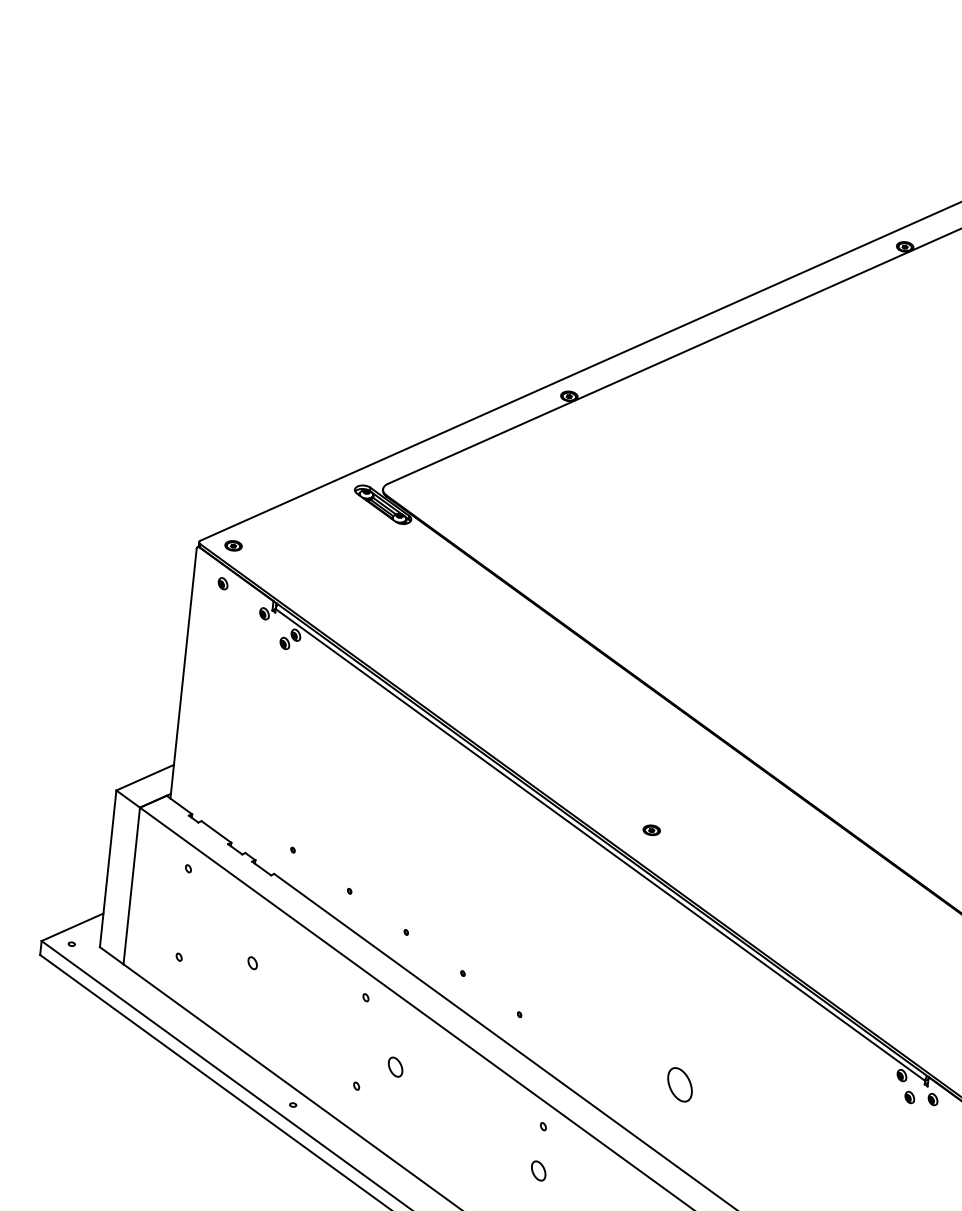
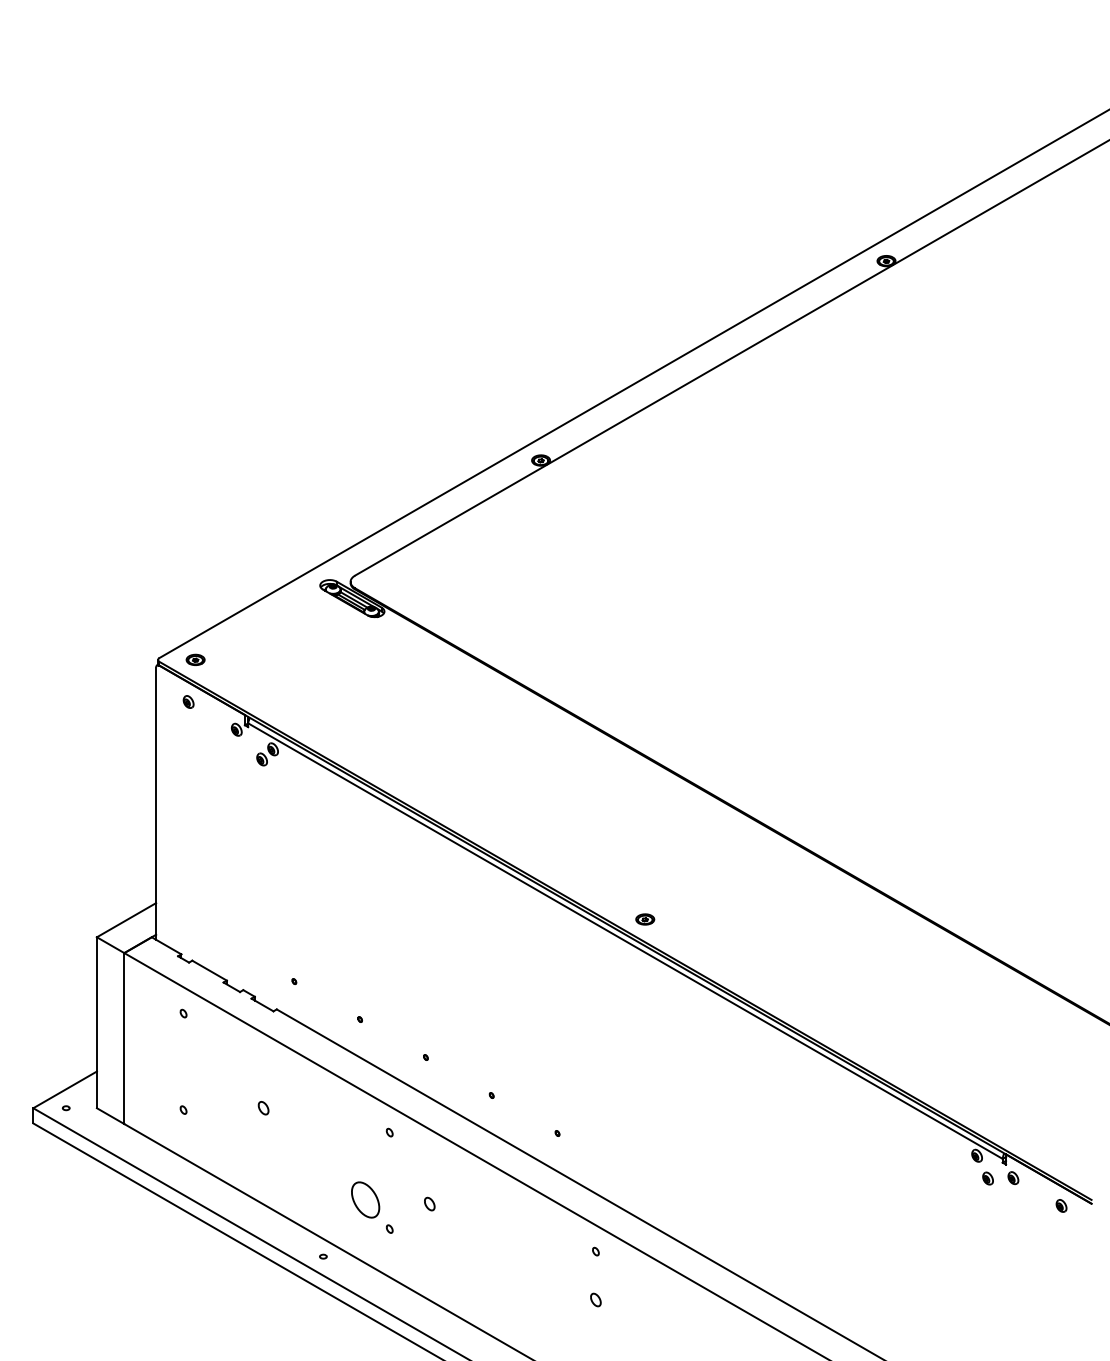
part: (652, 830) -> (645, 919), moved
part: (395, 1066) -> (429, 1203), size x0.62
part: (679, 1084) -> (365, 1199), moved
part: (538, 1170) -> (595, 1299), size x0.62

